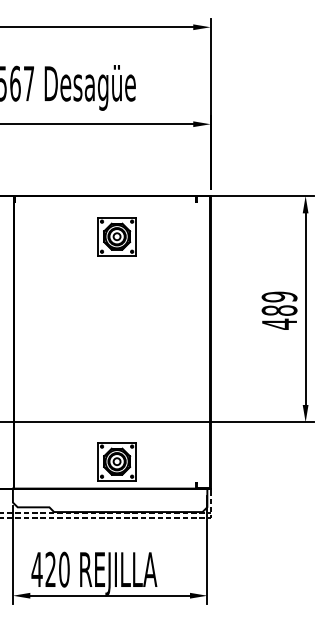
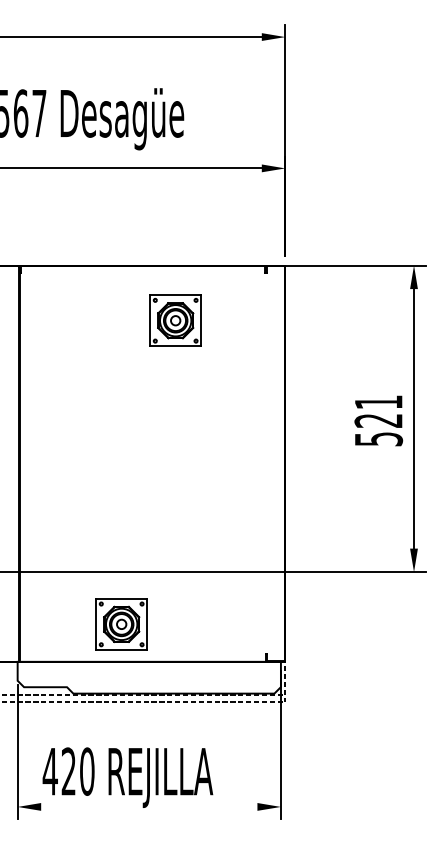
part: (116, 236) -> (175, 320), moved
text: (279, 310) -> (378, 420), 489 -> 521
part: (116, 461) -> (121, 624), moved
line: (110, 595) -> (149, 806), removed

